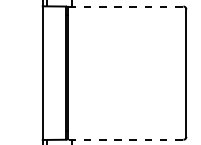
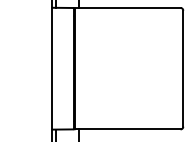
line: (126, 7) -> (128, 8), dashed -> solid
line: (126, 139) -> (128, 129), dashed -> solid

